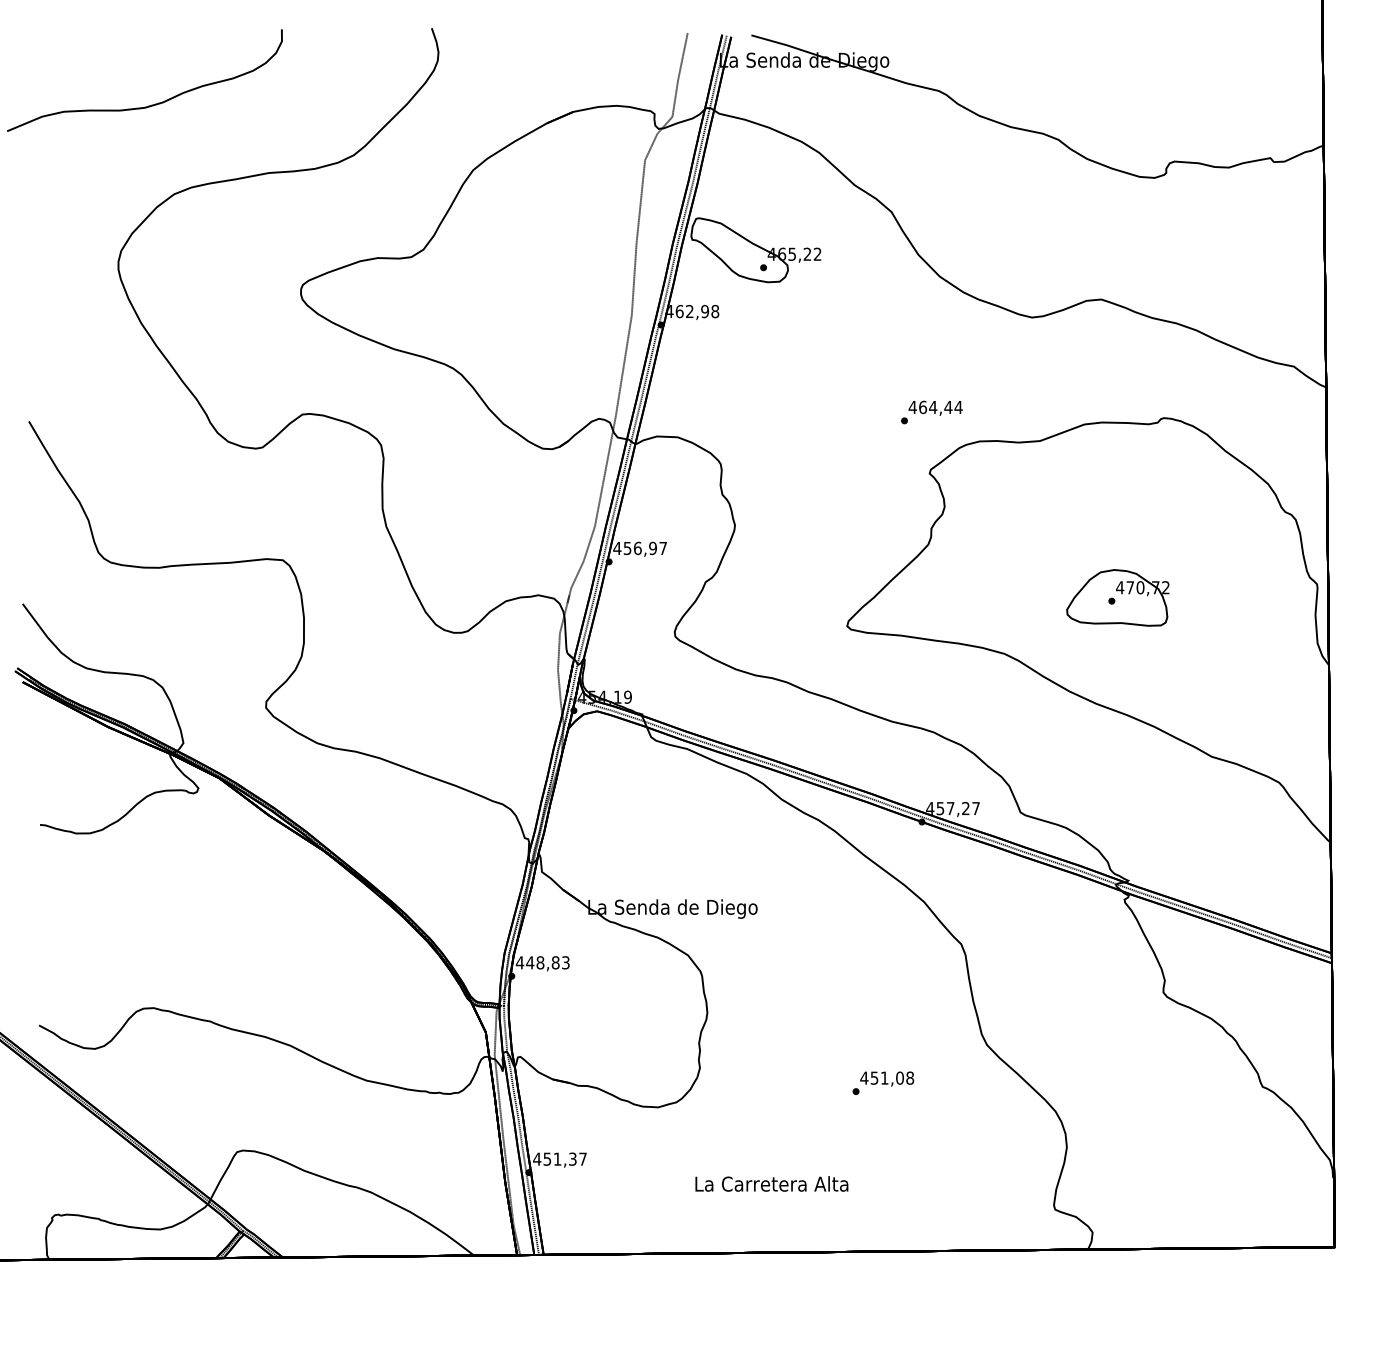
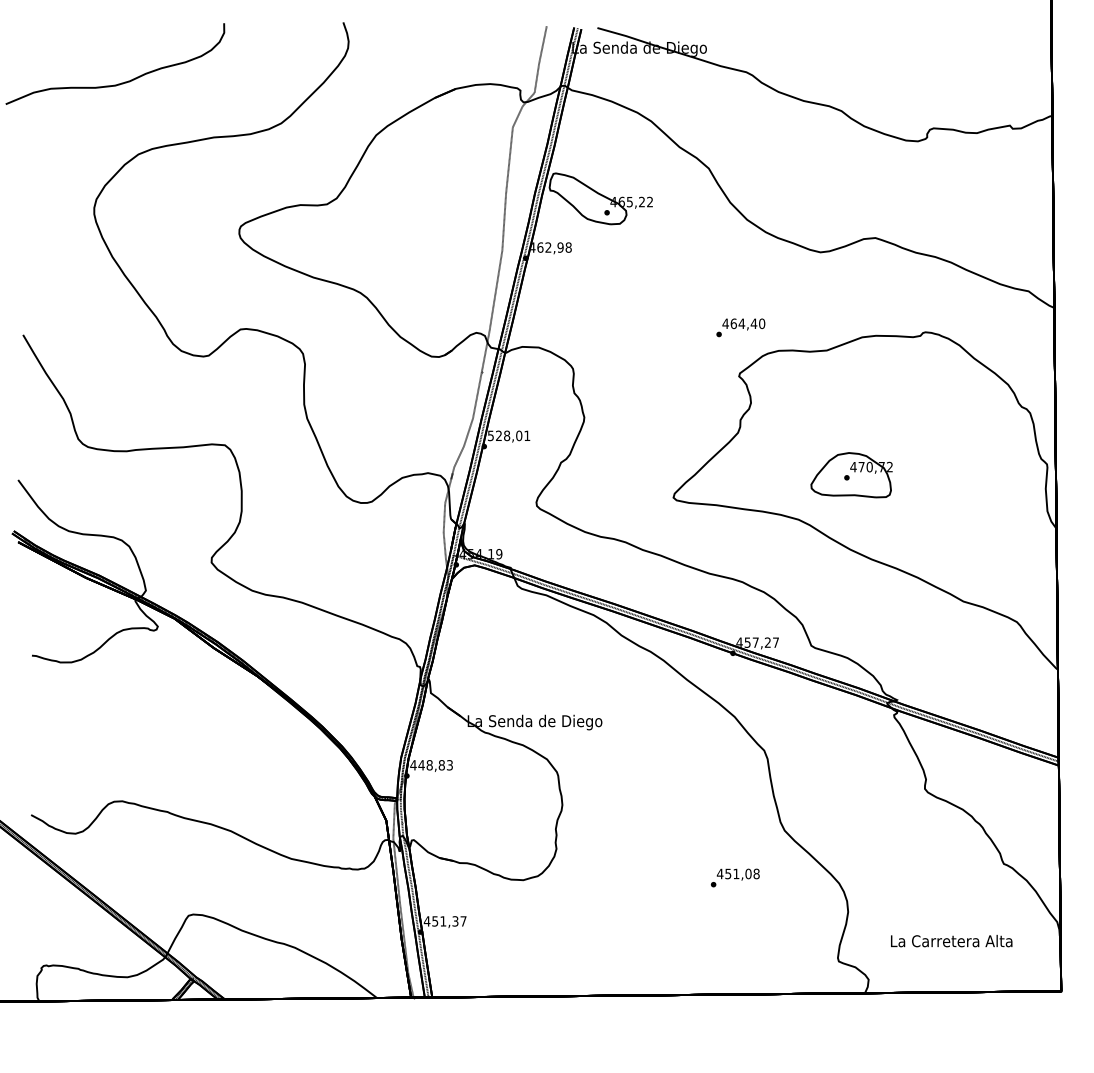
text: (957, 407) -> (761, 323), 464,44 -> 464,40
text: (639, 547) -> (508, 435), 456,97 -> 528,01
part: (1117, 598) -> (851, 475), moved
text: (882, 1082) -> (734, 877), moved
text: (771, 1184) -> (951, 941), moved

